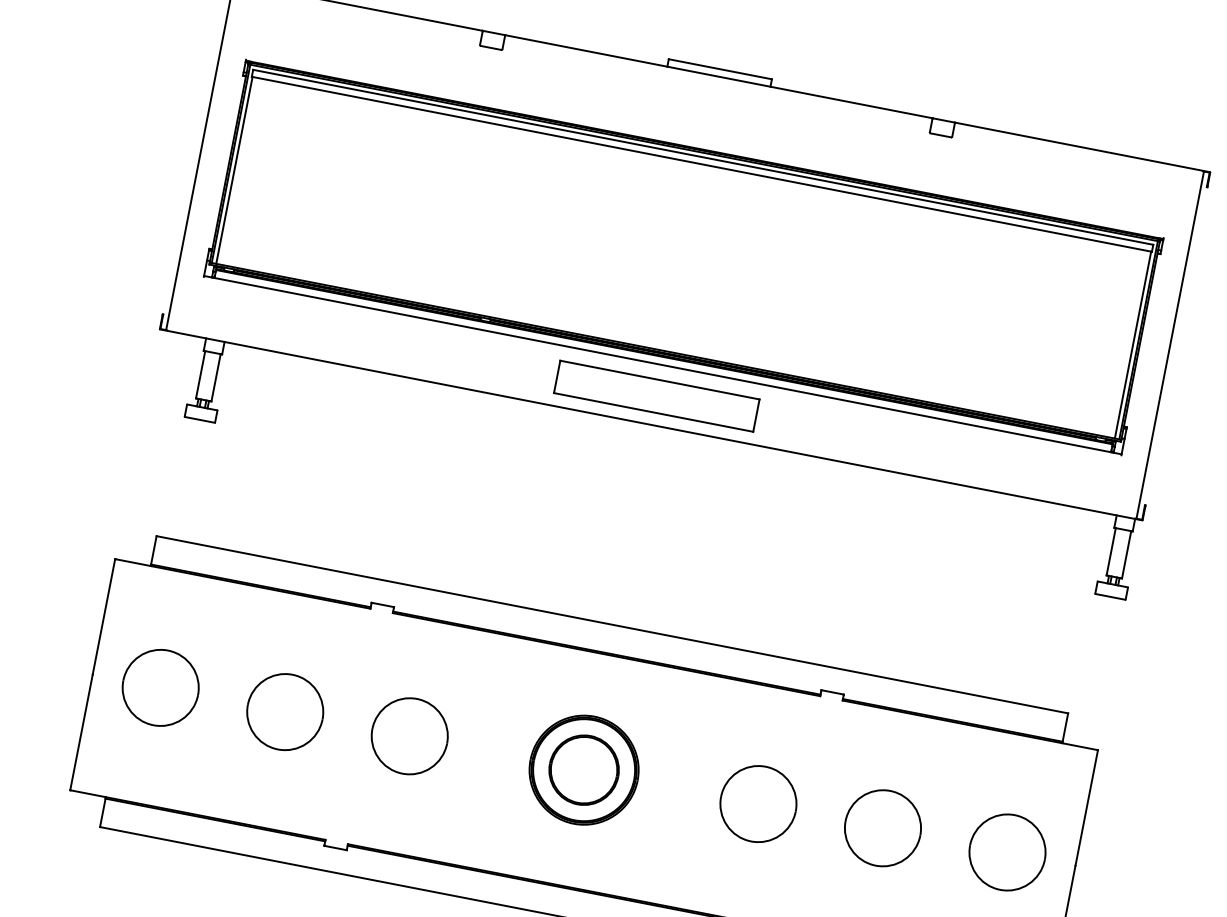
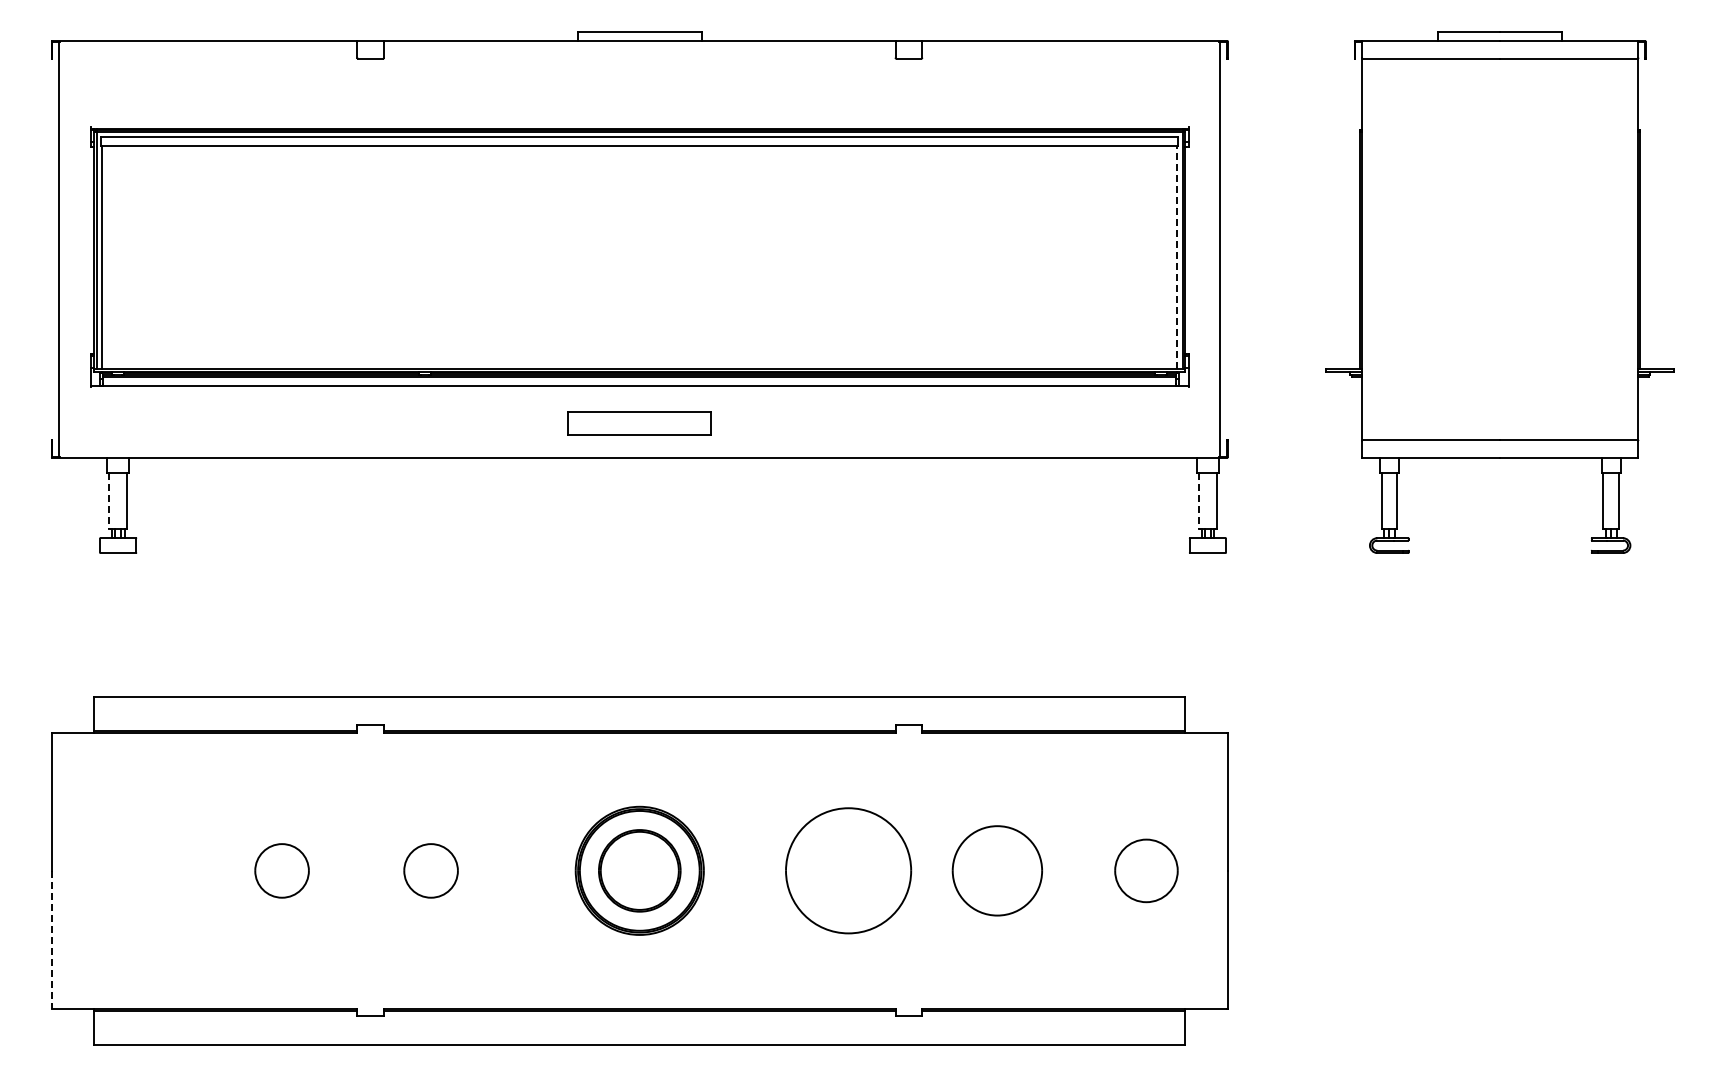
line: (1133, 344) -> (1177, 257), solid -> dashed
line: (200, 375) -> (109, 501), solid -> dashed
part: (656, 396) -> (639, 423), size x0.6
line: (1110, 552) -> (1198, 501), solid -> dashed
part: (160, 687) -> (132, 870), removed
part: (284, 711) -> (281, 870), size x0.6
line: (81, 732) -> (51, 940), solid -> dashed
part: (409, 735) -> (430, 870), size x0.6
part: (757, 803) -> (847, 870), size x1.4
part: (1007, 852) -> (1146, 870), size x0.7

